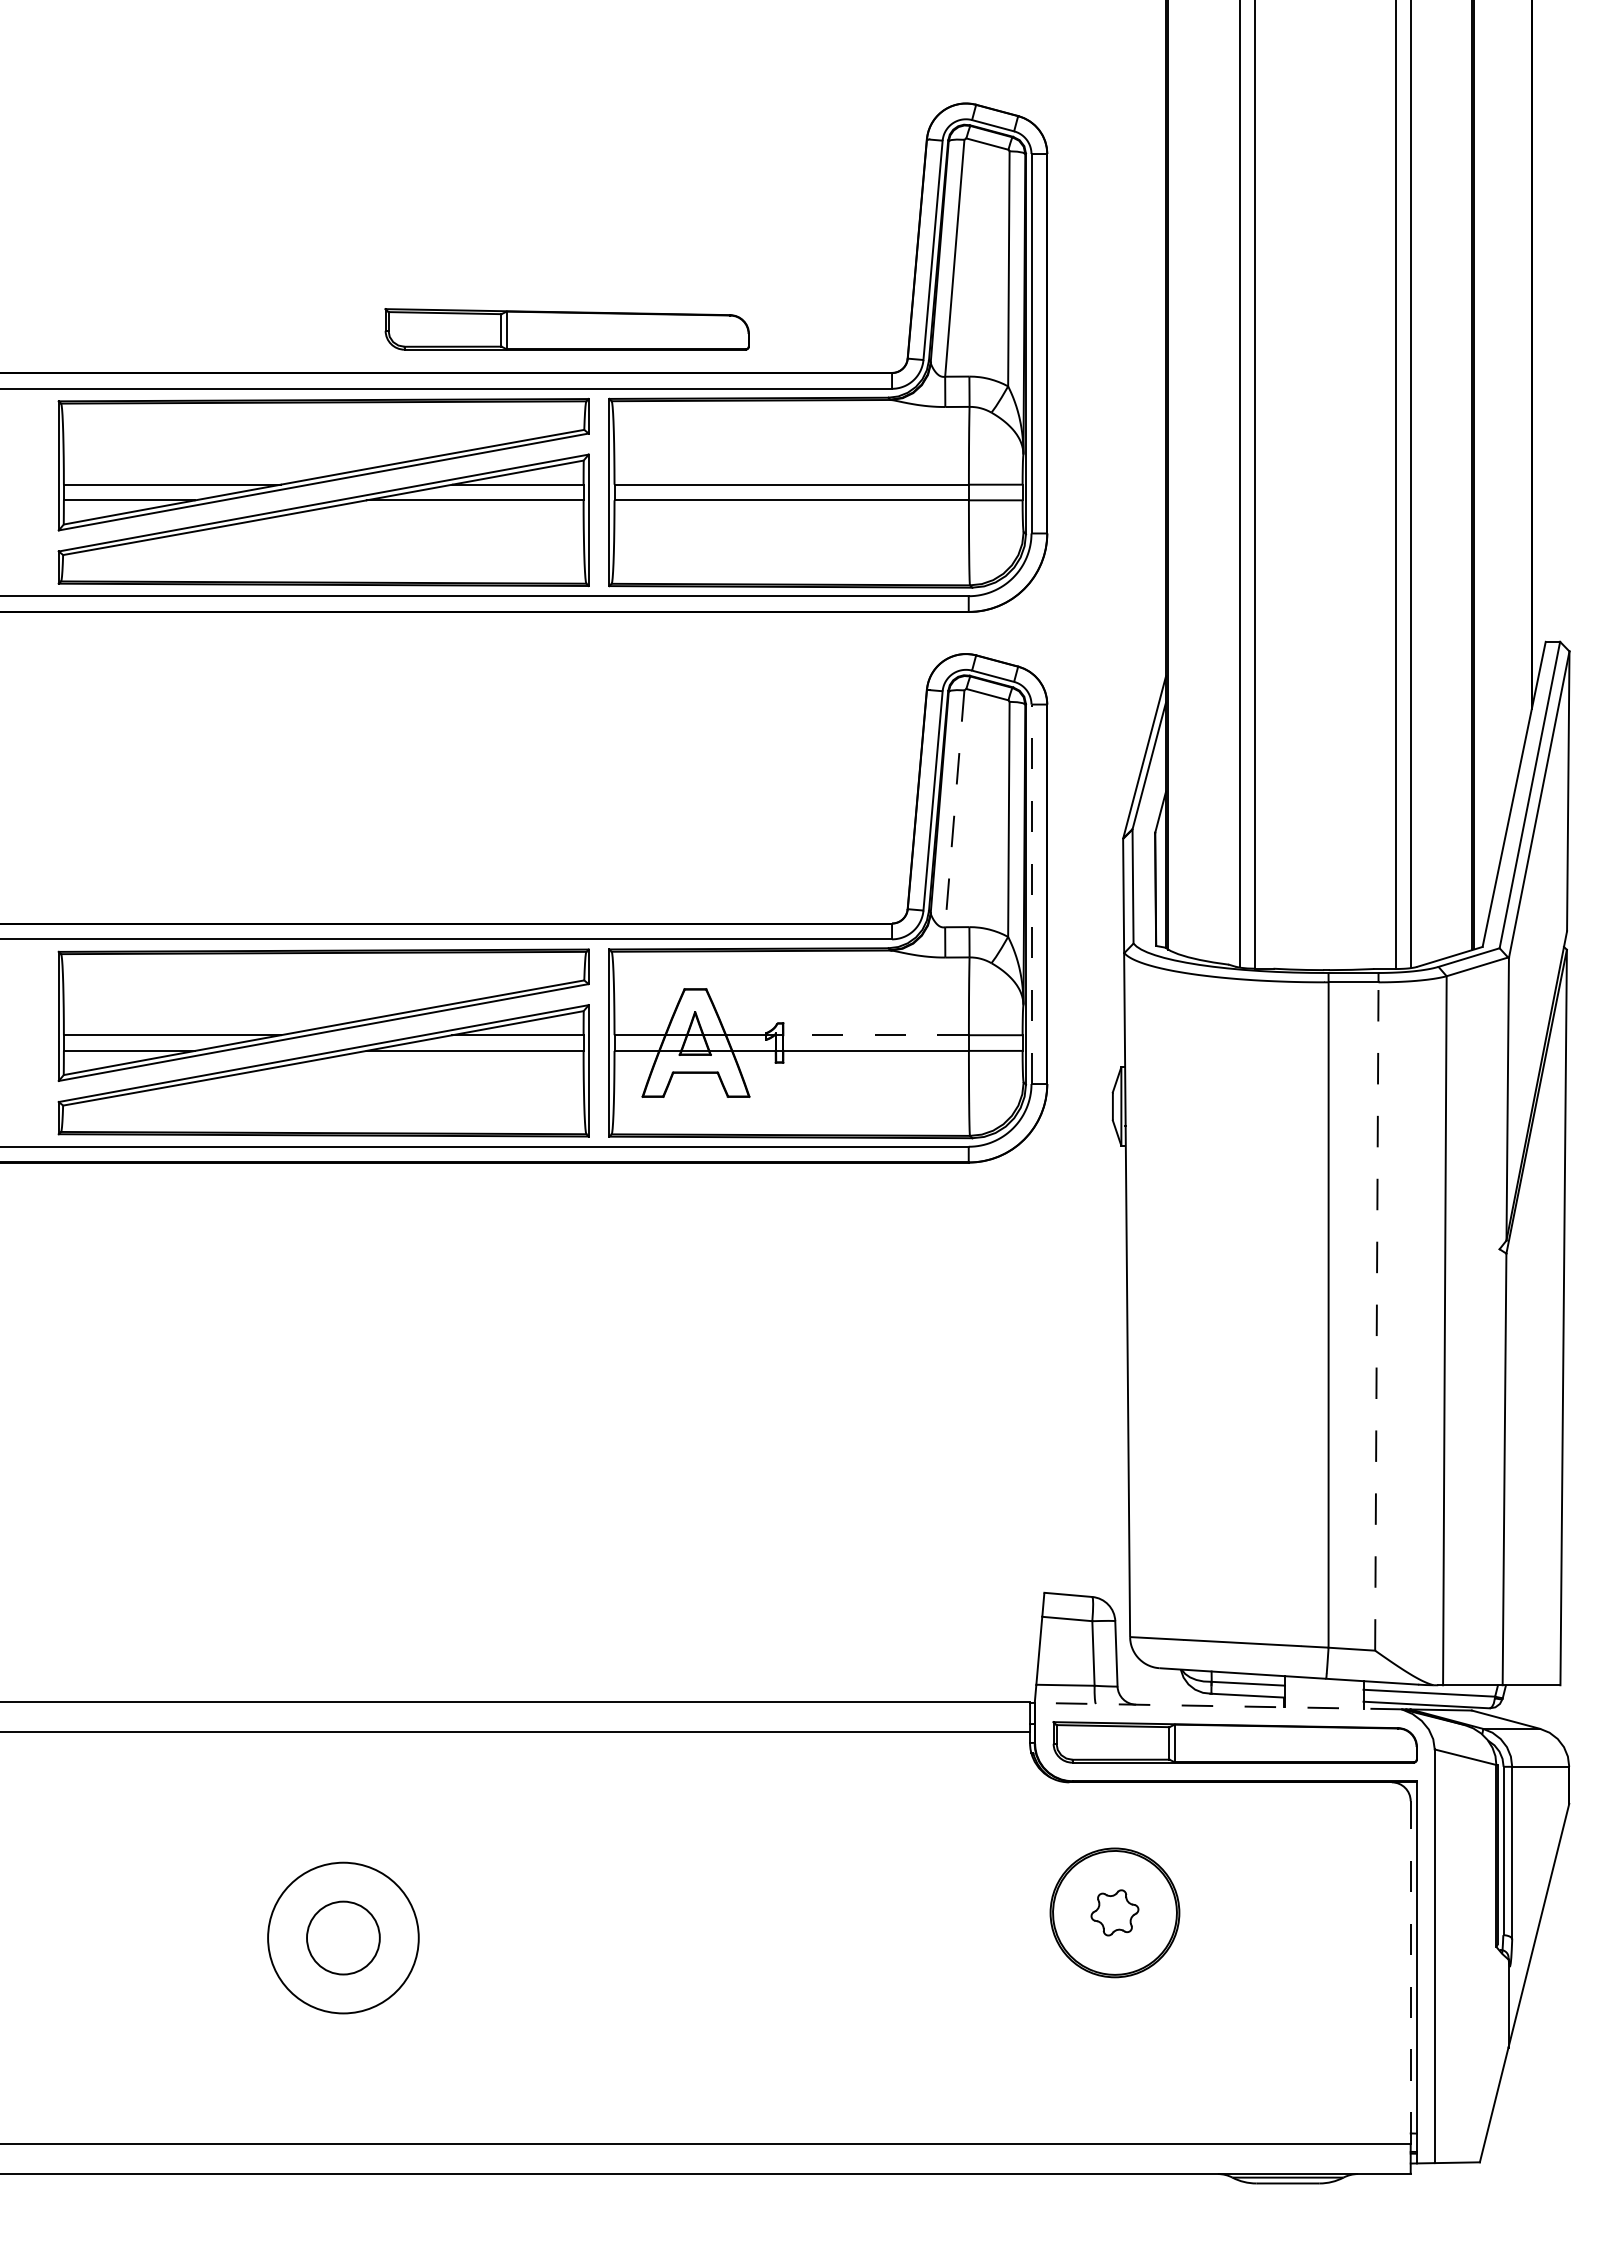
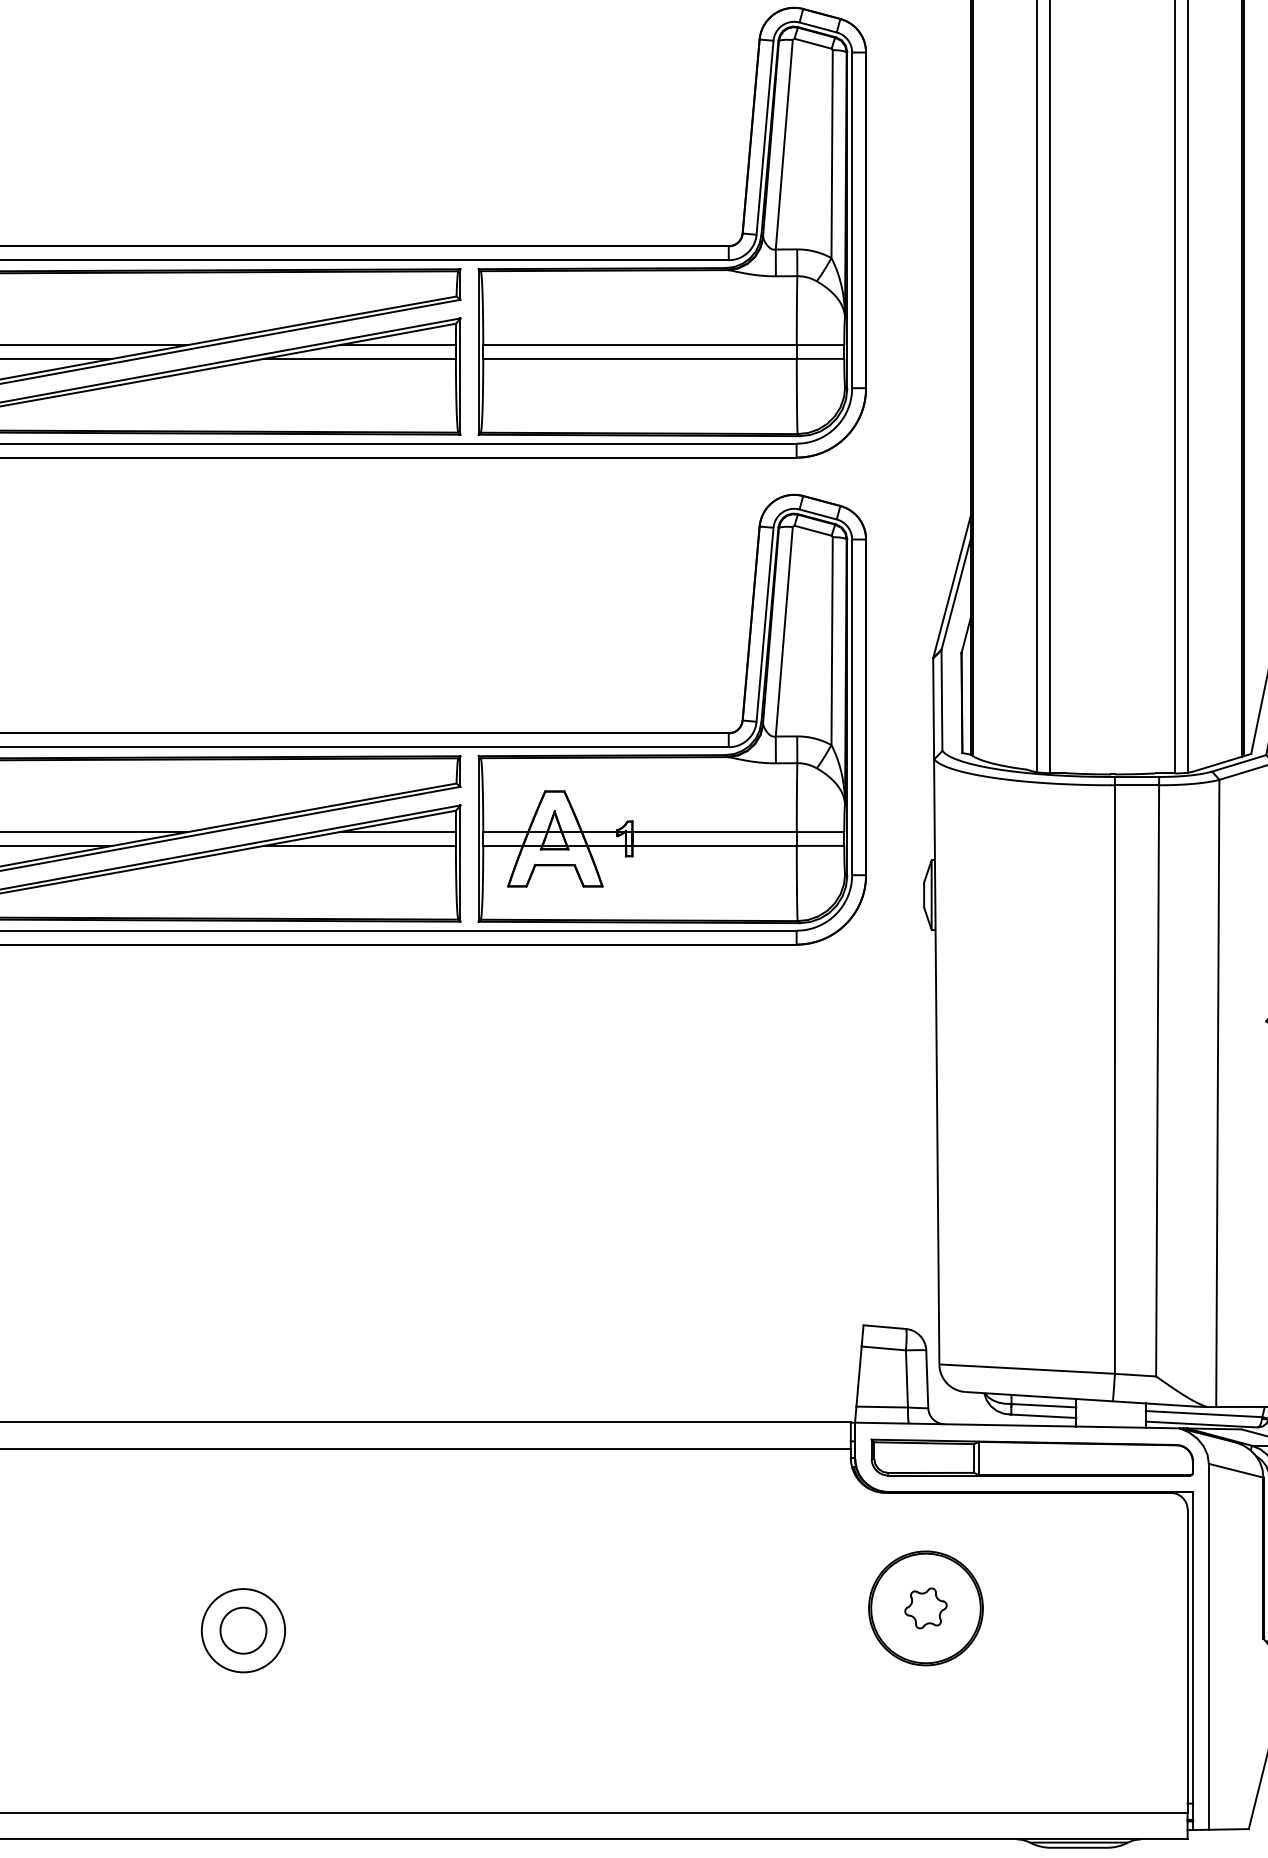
part: (566, 329) -> (440, 207), removed
line: (954, 808) -> (784, 631), dashed -> solid
line: (1031, 894) -> (852, 707), dashed -> solid
line: (876, 1035) -> (715, 832), dashed -> solid
line: (1376, 1316) -> (1157, 1080), dashed -> solid
line: (1218, 1706) -> (1017, 1425), dashed -> solid
circle: (343, 1937) -> (243, 1630), size x0.62
circle: (343, 1938) -> (243, 1631), size x0.71
line: (1410, 1972) -> (1187, 1661), dashed -> solid

